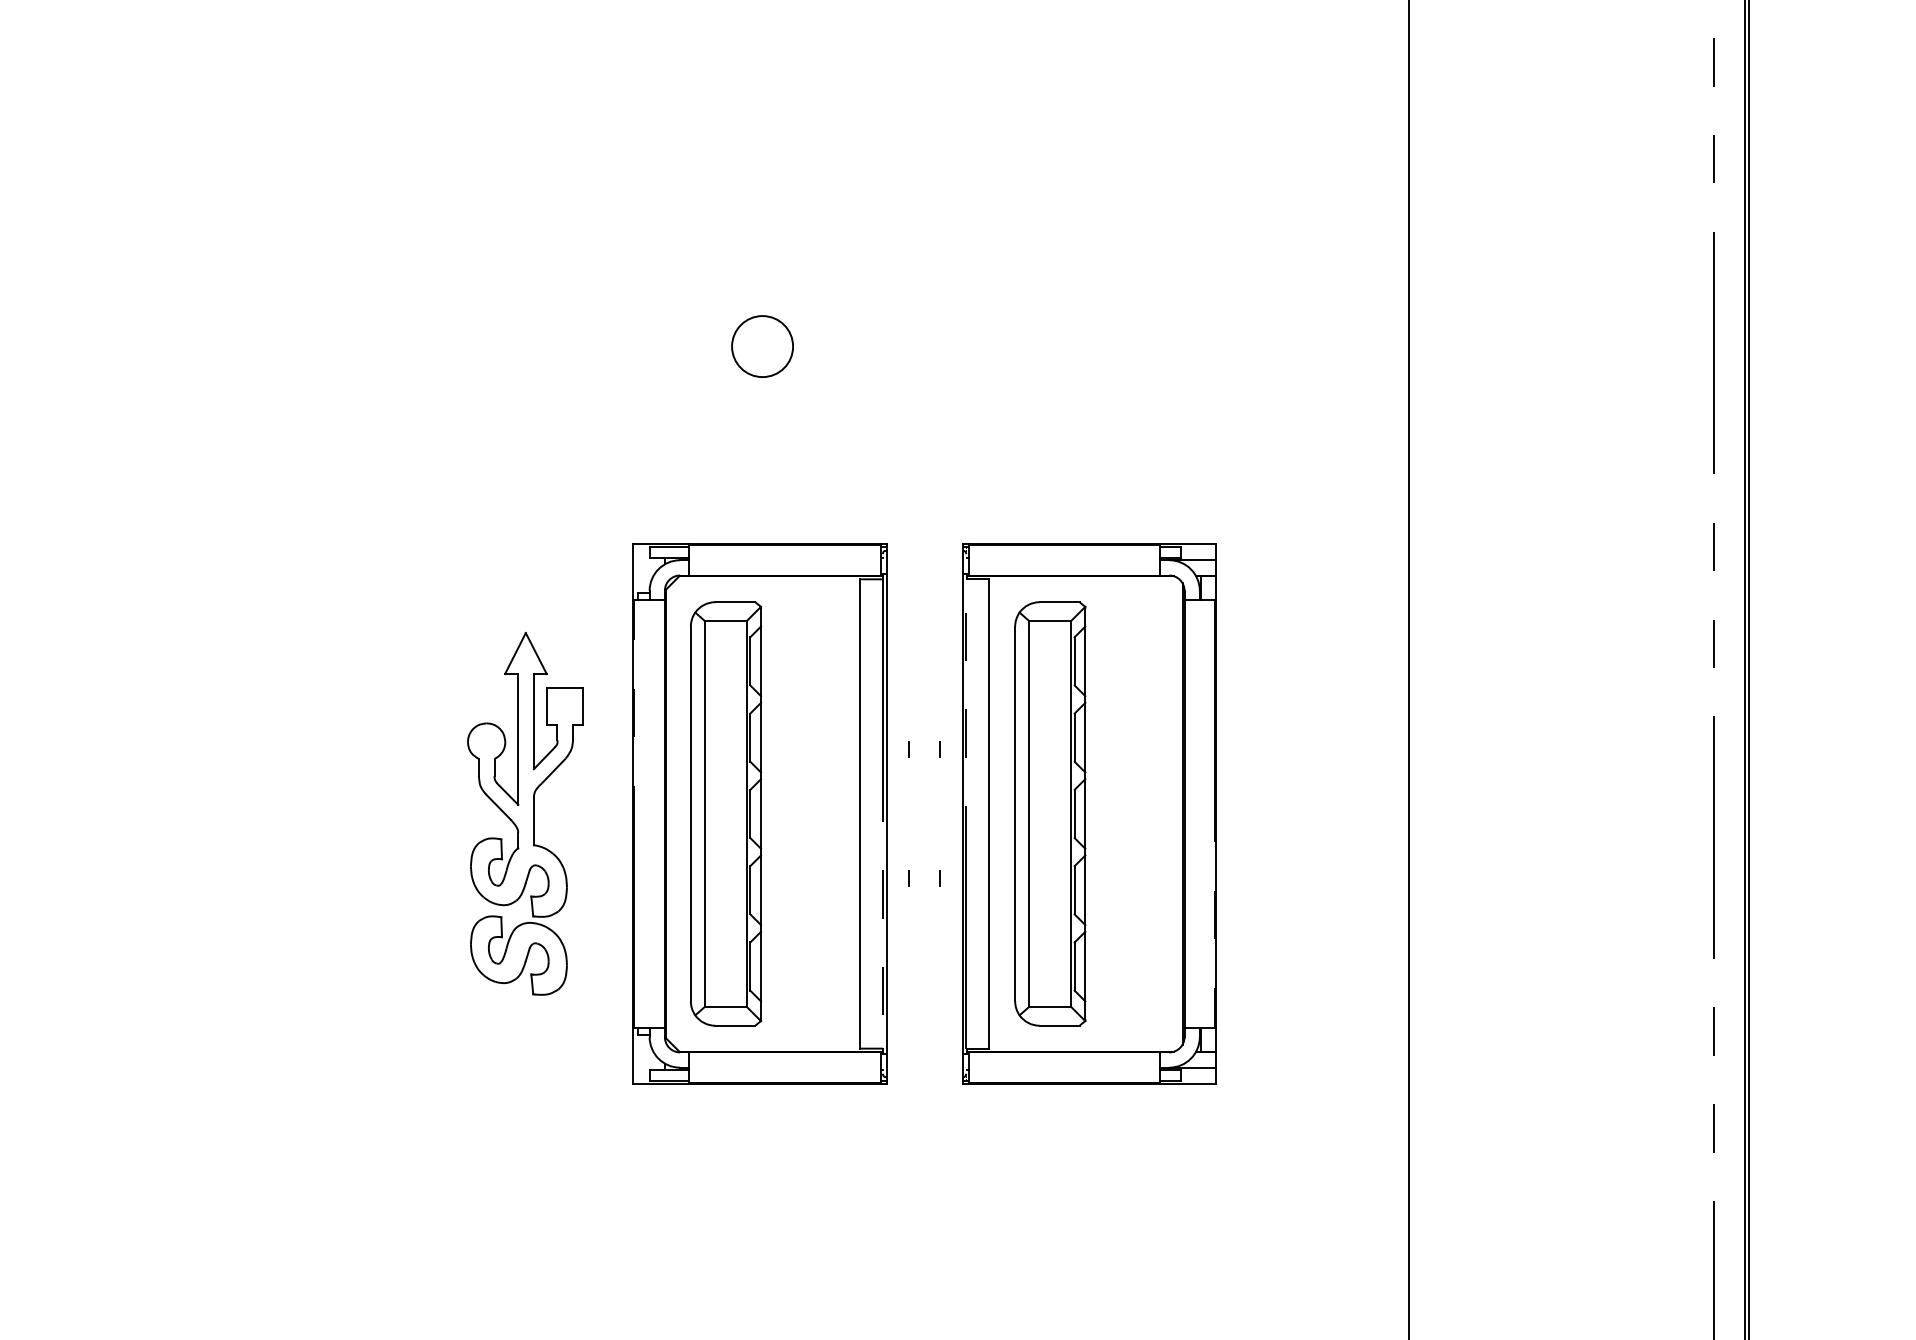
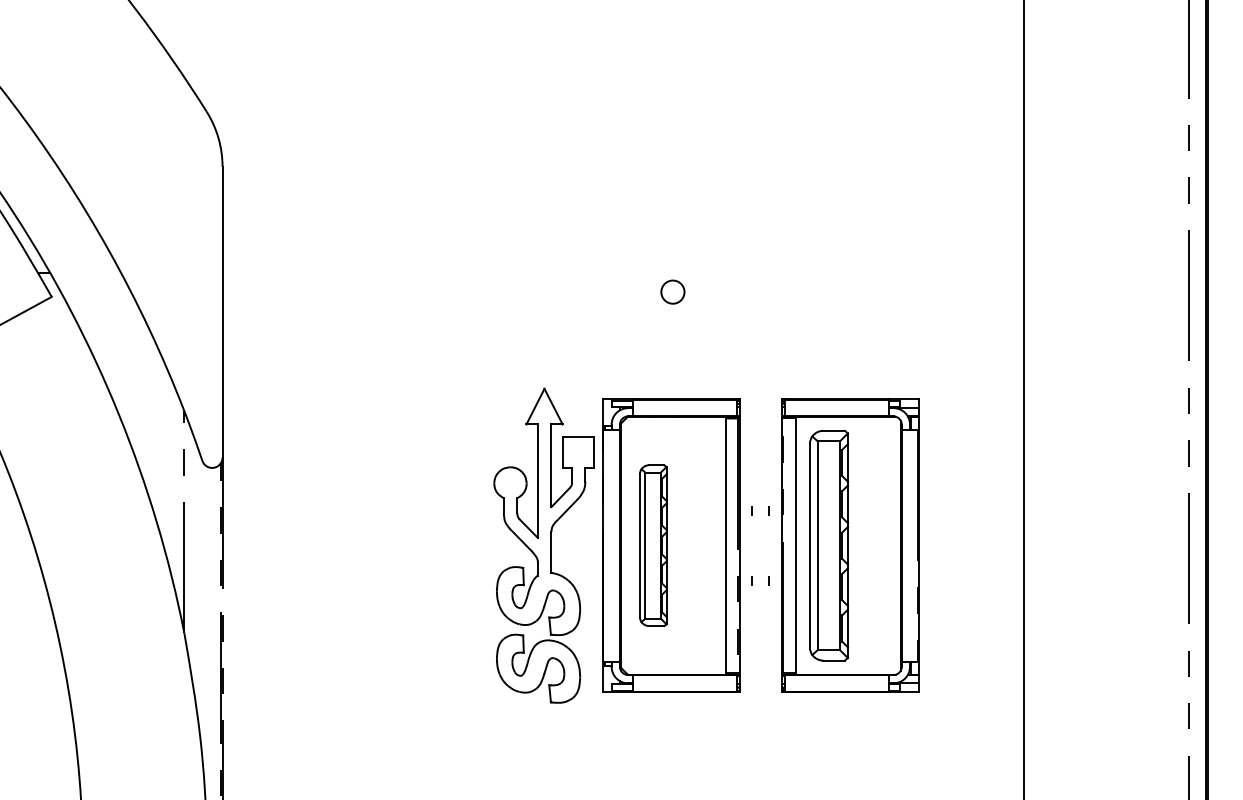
circle: (761, 345) -> (672, 291), size x0.7
part: (525, 813) -> (544, 545), size x1.6
part: (726, 813) -> (653, 545), size x0.7

